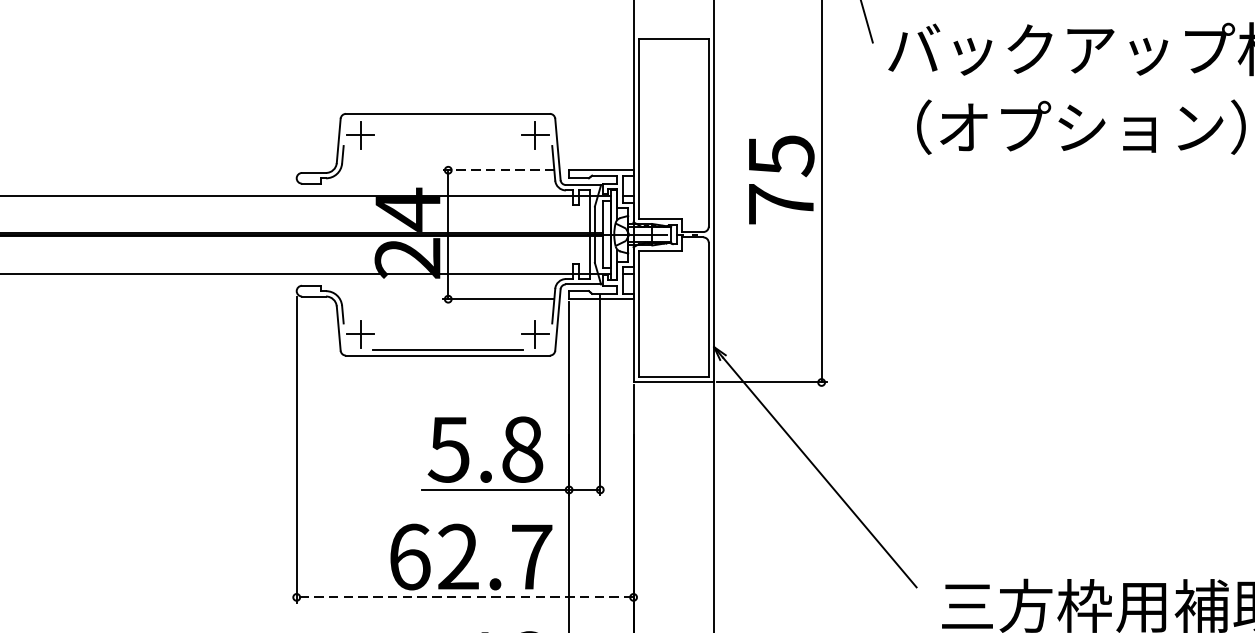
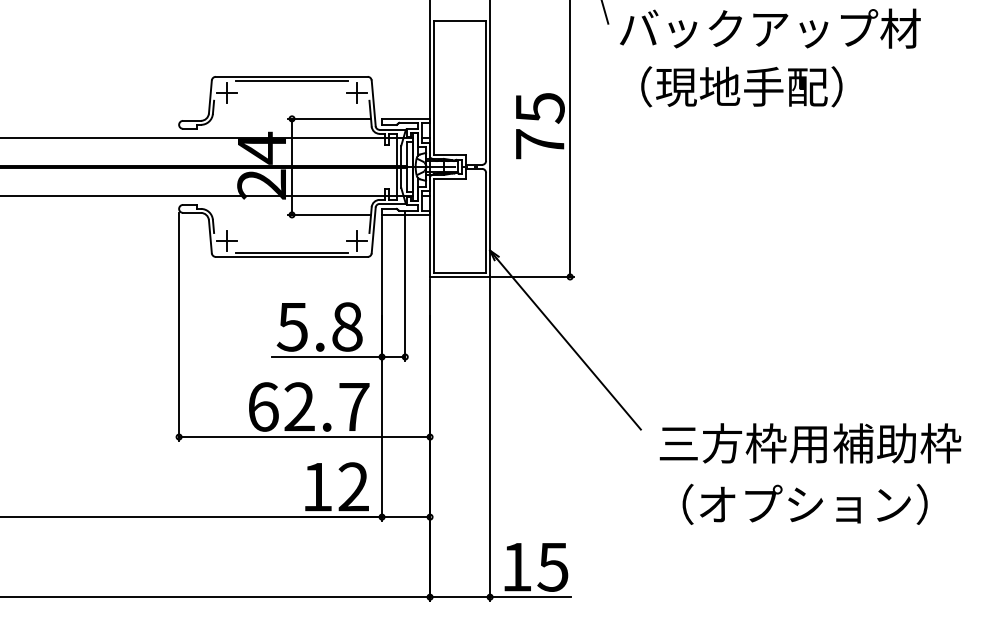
line: (447, 118) -> (291, 80), added
text: (1091, 126) -> (771, 86), （オプション） -> （現地手配）
line: (498, 169) -> (329, 118), dashed -> solid
line: (465, 597) -> (304, 437), dashed -> solid

